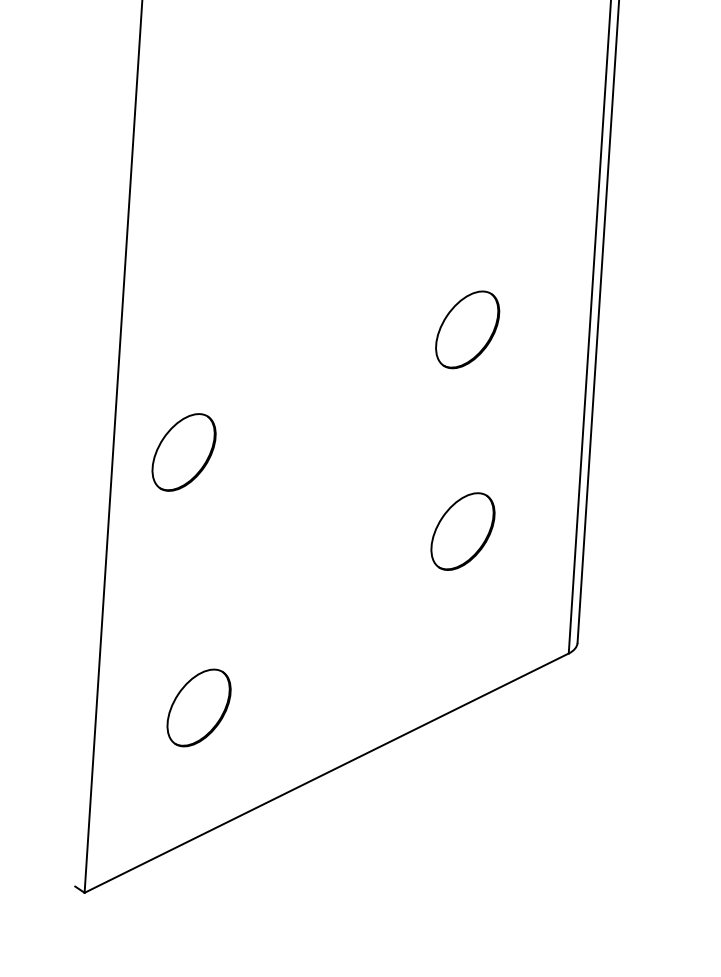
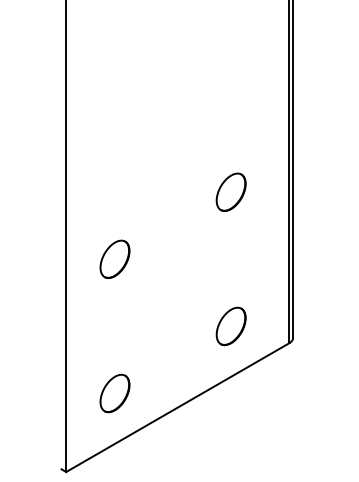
part: (183, 450) -> (114, 258), moved
part: (461, 531) -> (230, 326), moved
part: (197, 707) -> (114, 393), moved

